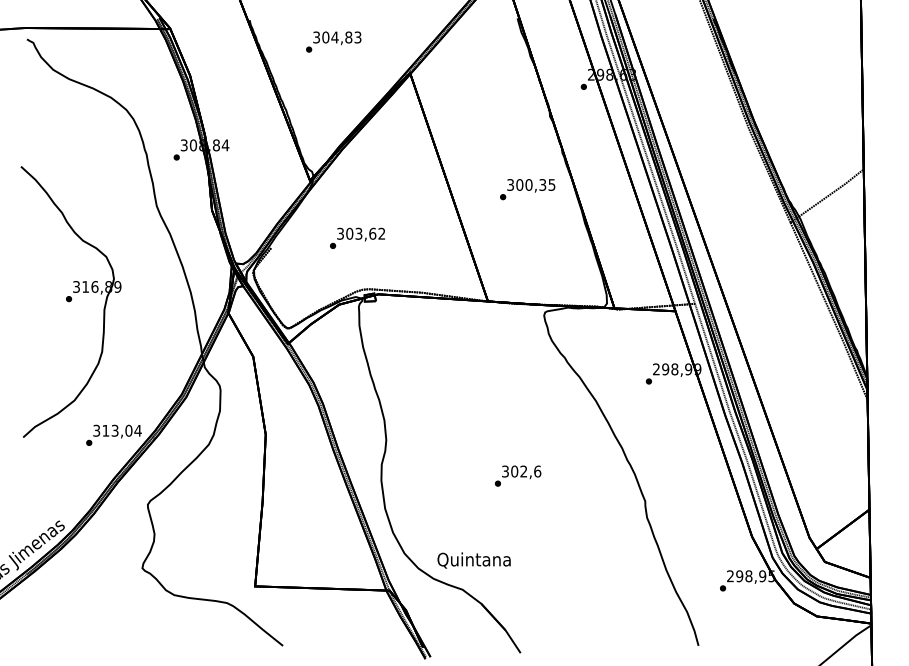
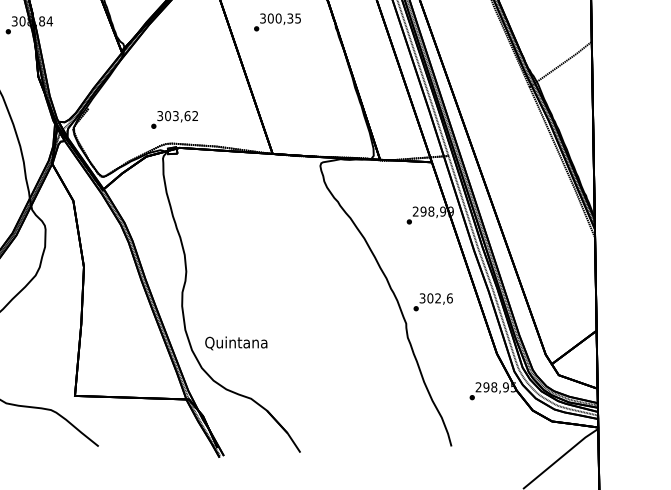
text: (527, 189) -> (277, 22), moved
text: (357, 237) -> (174, 119), moved
text: (517, 475) -> (432, 301), moved
text: (473, 560) -> (235, 343), moved

